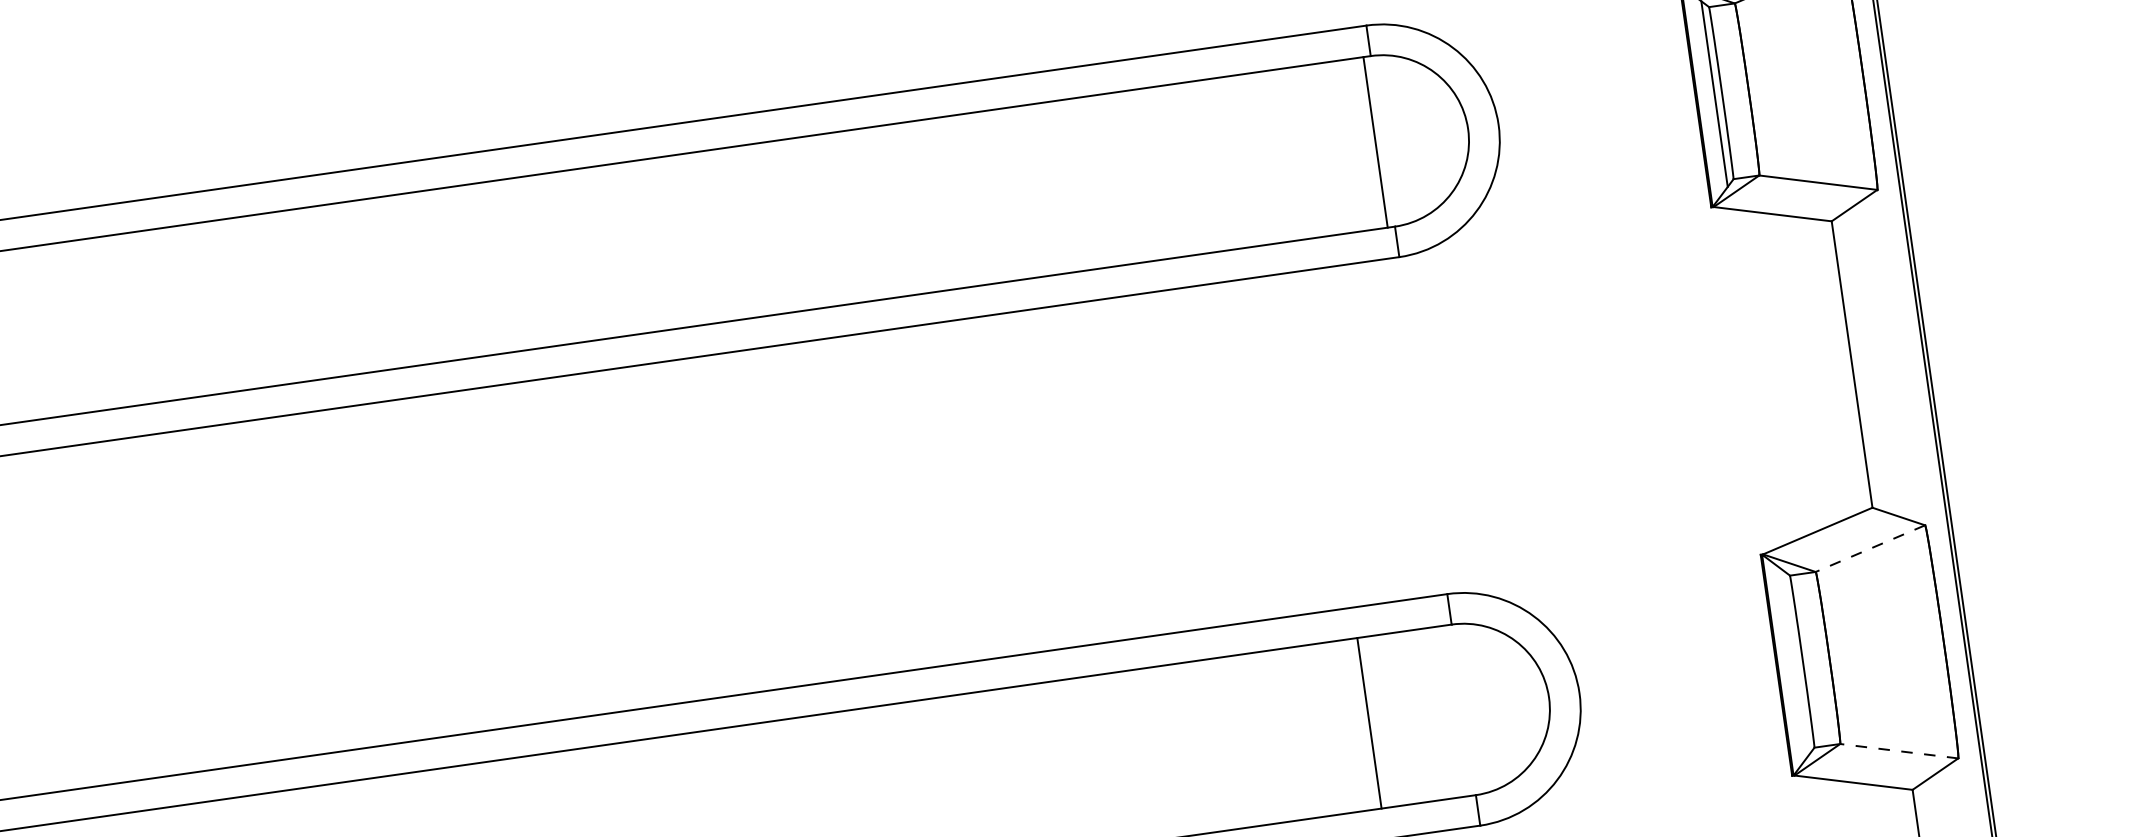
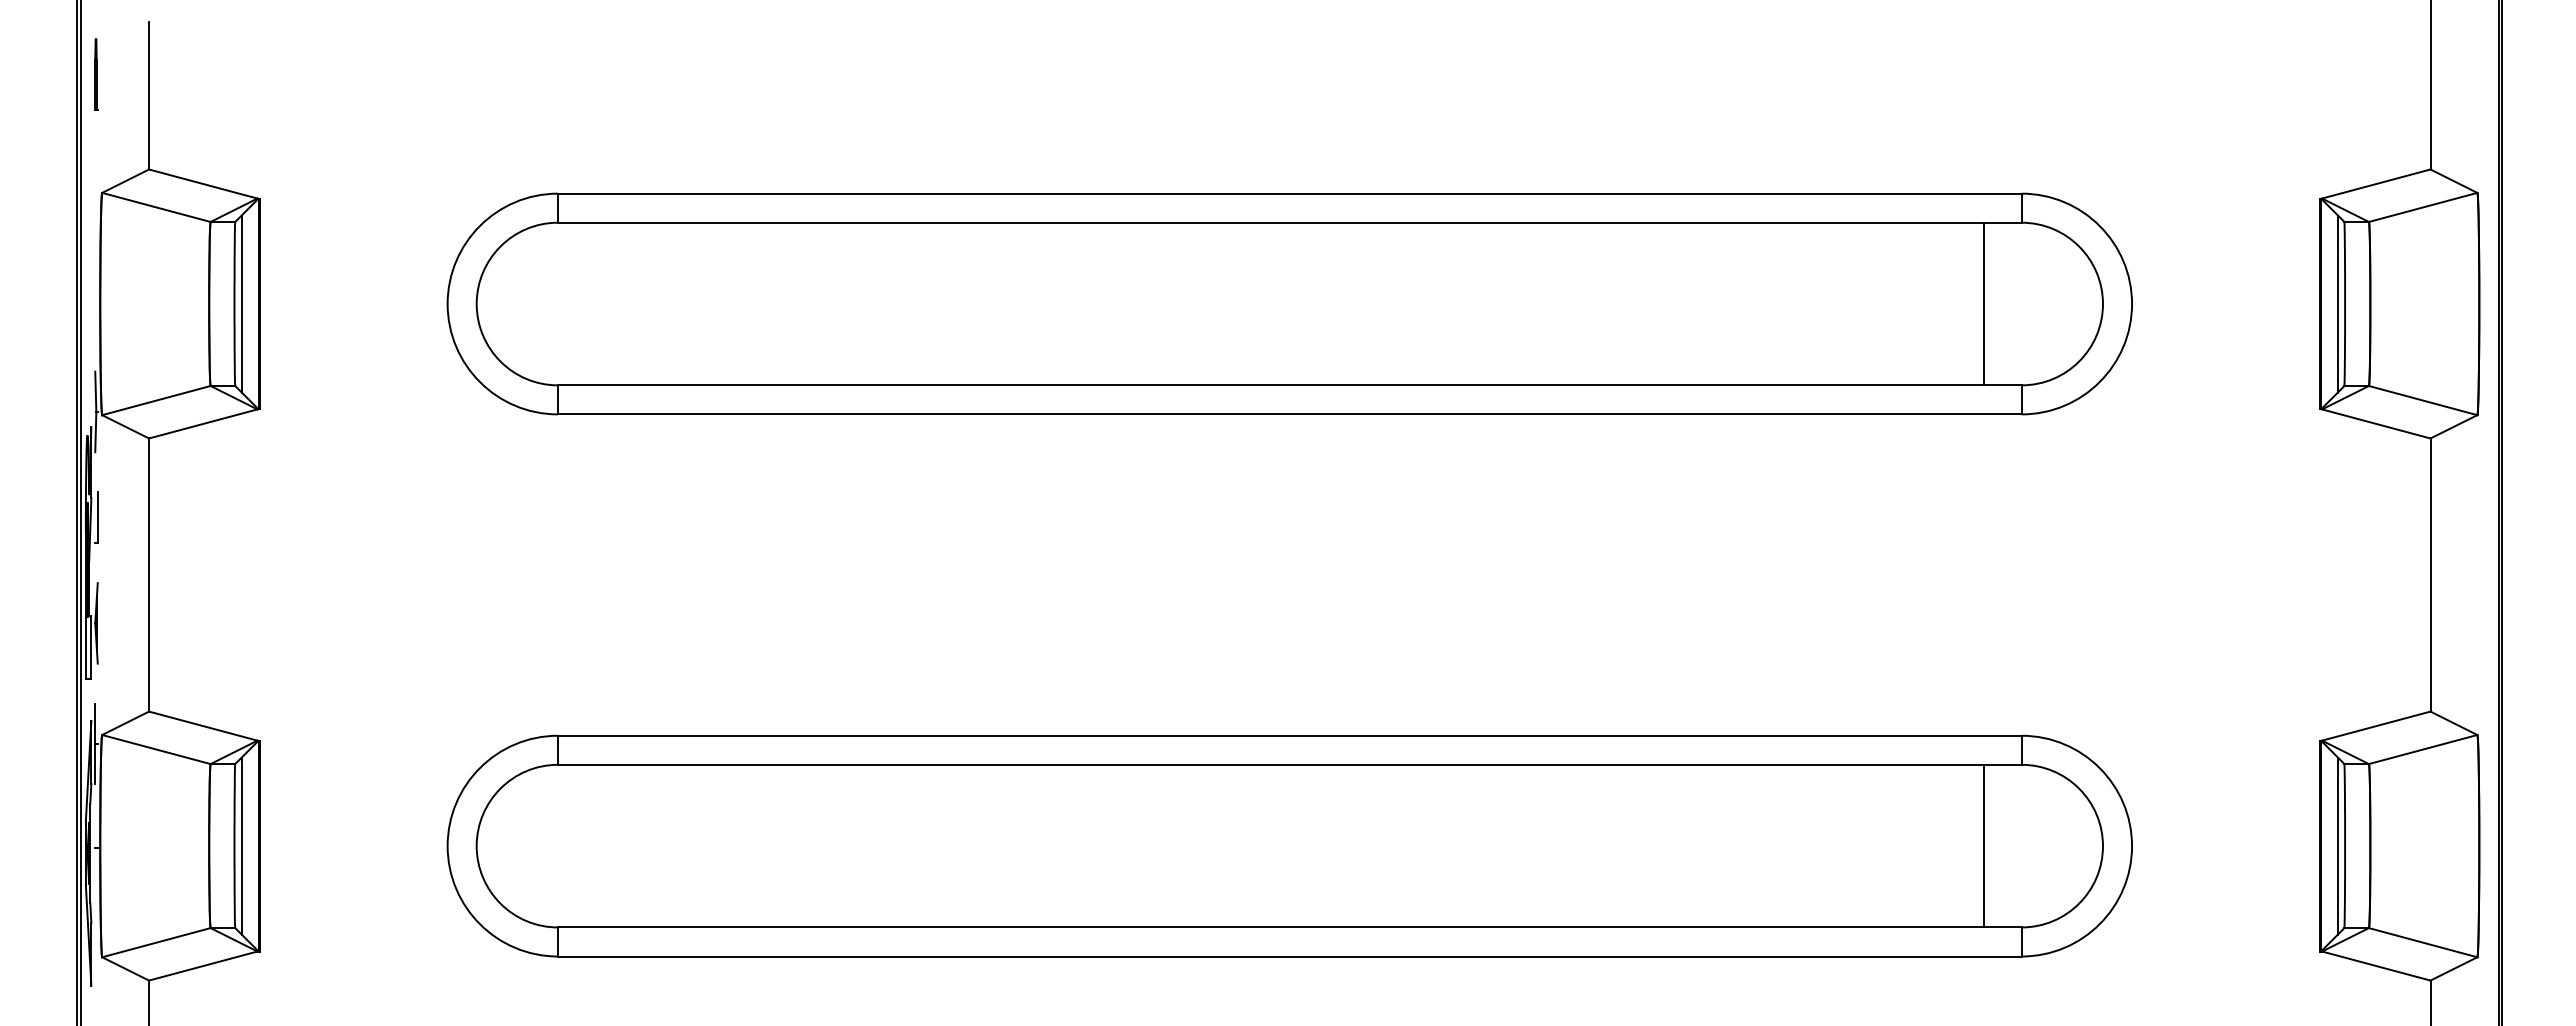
line: (1375, 141) -> (1983, 303), moved
line: (1869, 548) -> (2422, 749), dashed -> solid
line: (1794, 662) -> (2337, 845), added
line: (1369, 722) -> (1983, 845), moved
line: (1898, 751) -> (2422, 942), dashed -> solid

